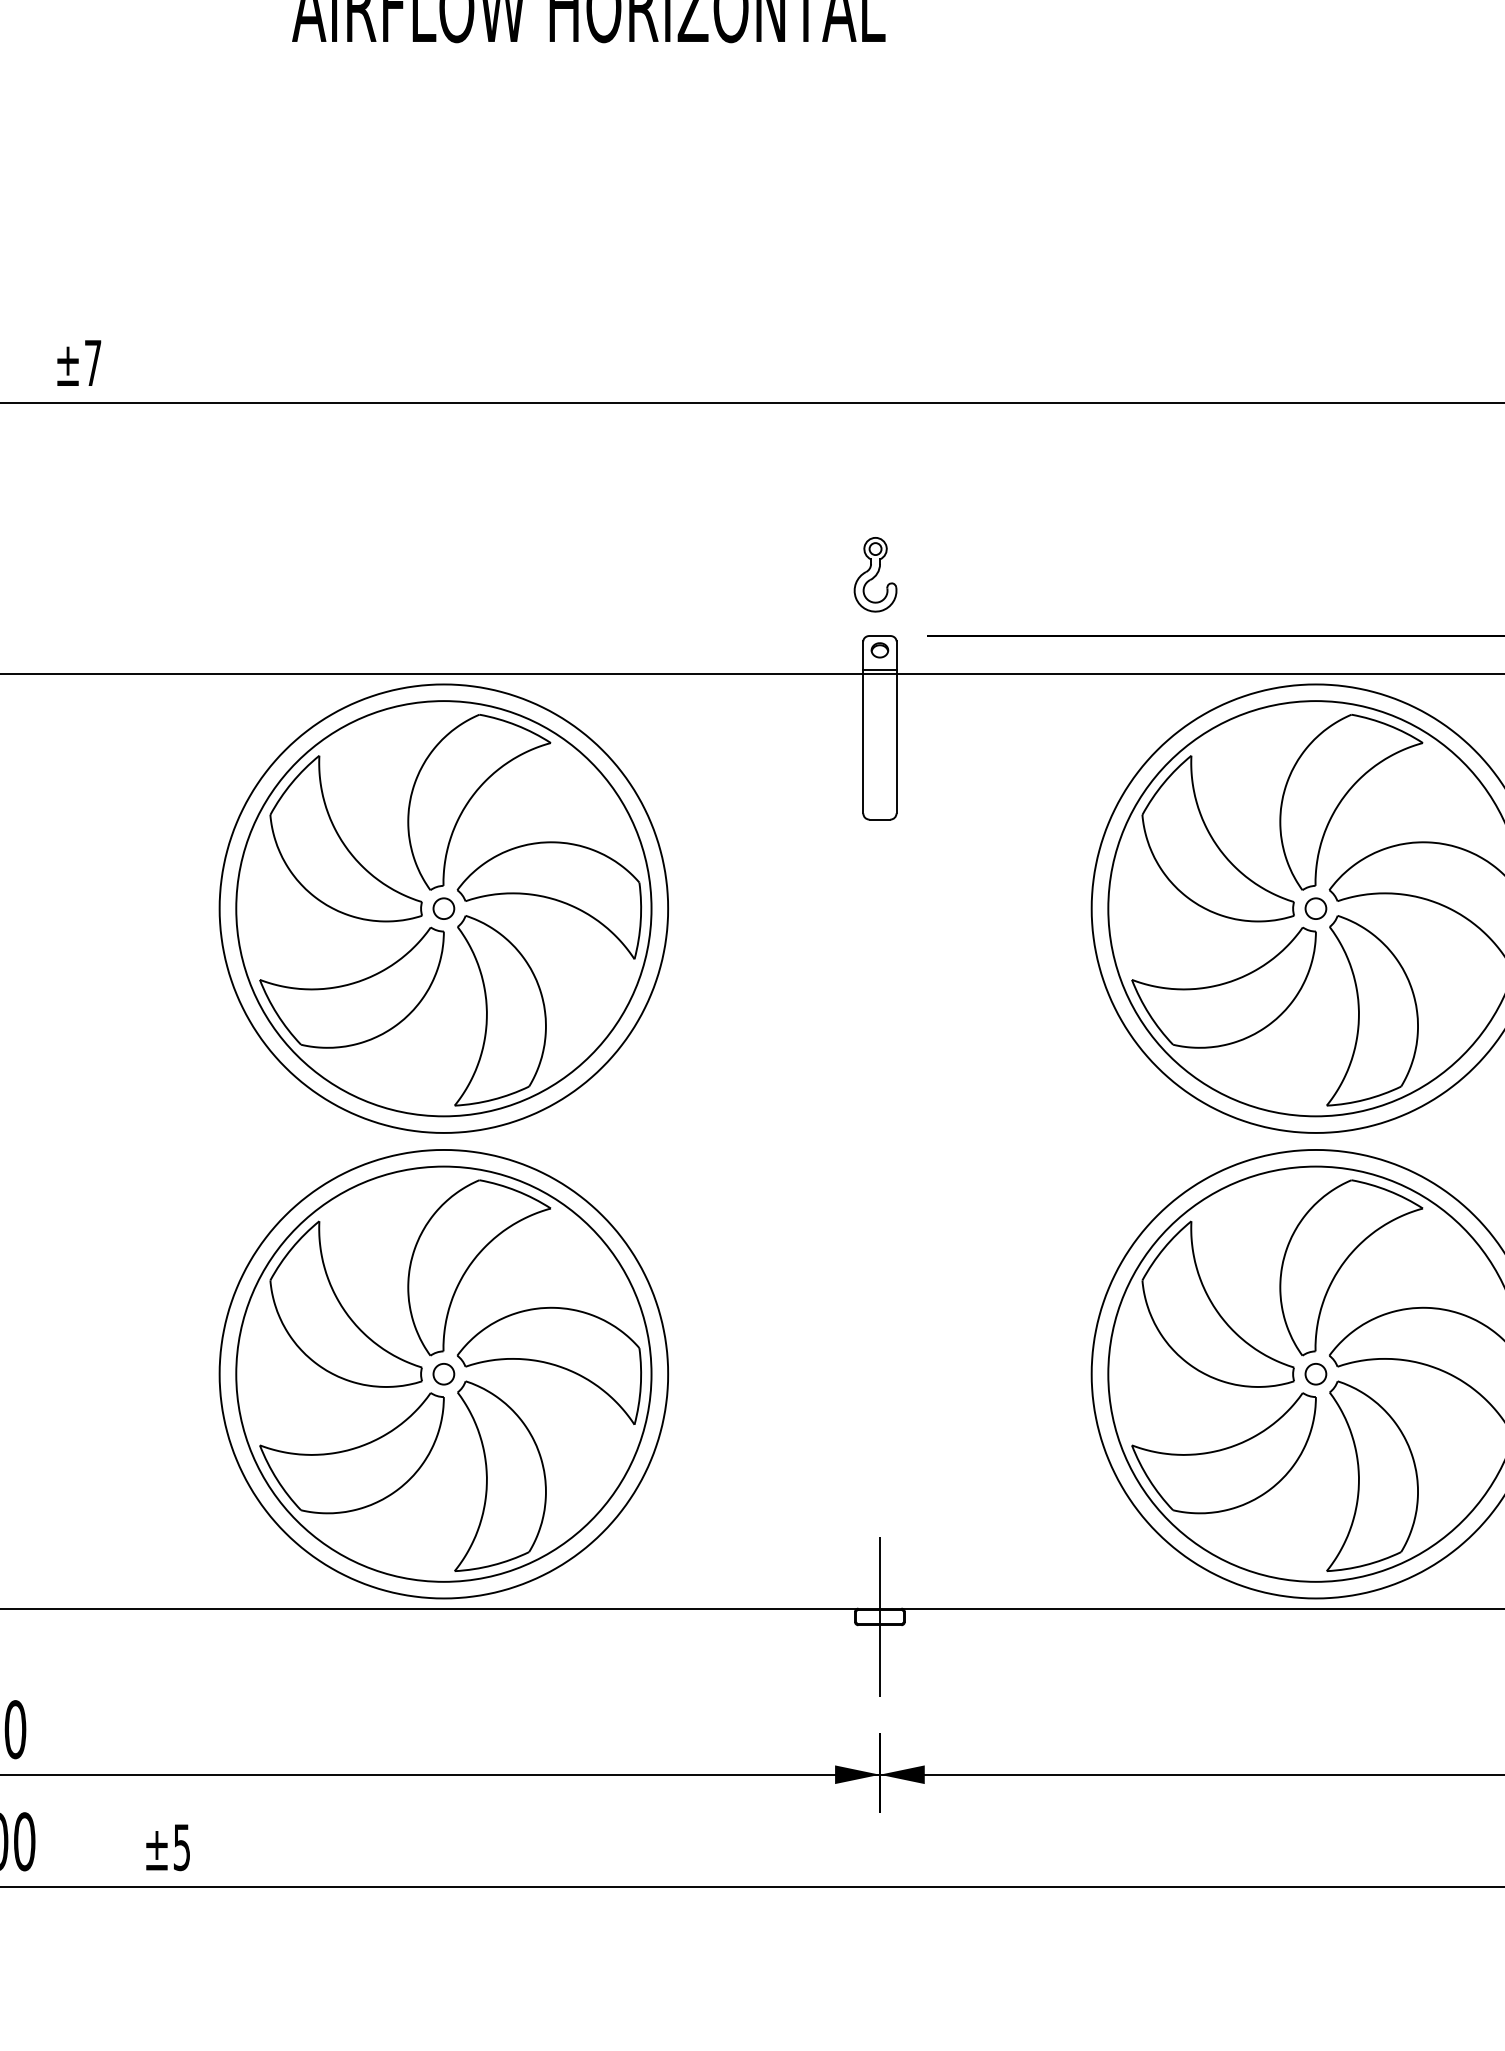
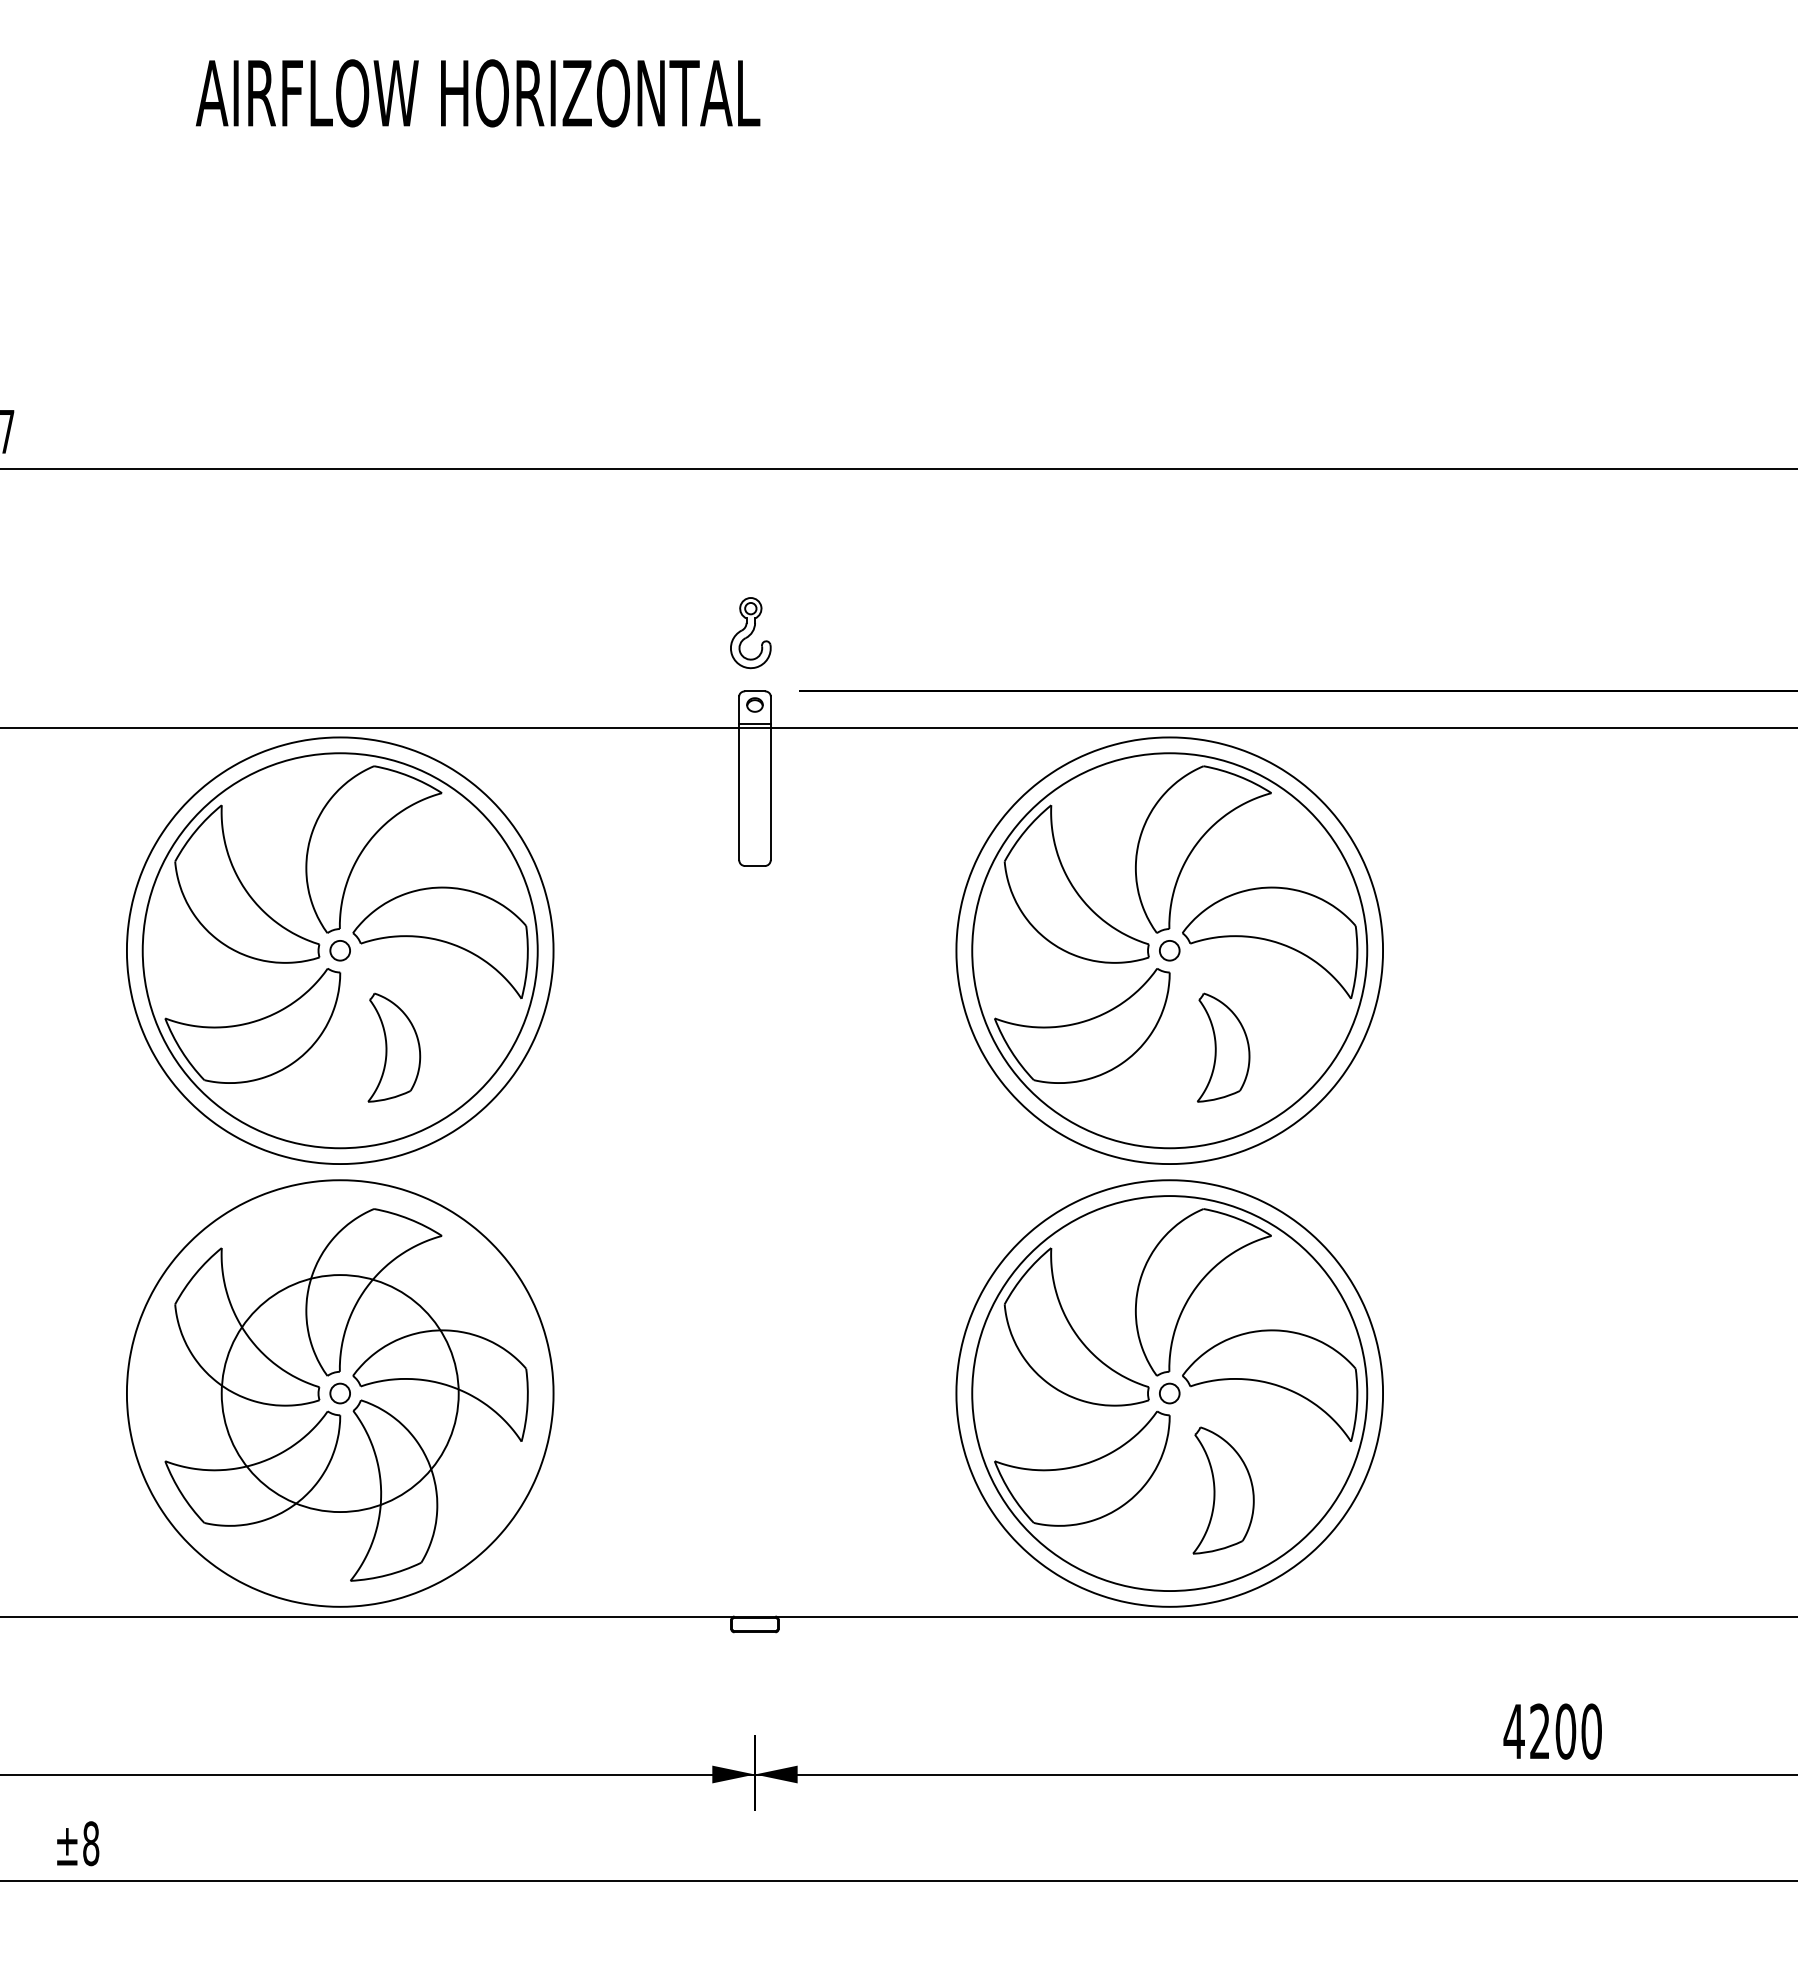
part: (500, 1010) -> (394, 1047), size x0.6
part: (1372, 1010) -> (1223, 1047), size x0.6
circle: (443, 1374) -> (339, 1393), size x0.6
part: (1372, 1476) -> (1223, 1490), size x0.7
line: (879, 1617) -> (754, 1624), removed
text: (182, 1847) -> (91, 1843), ±5 -> ±8

